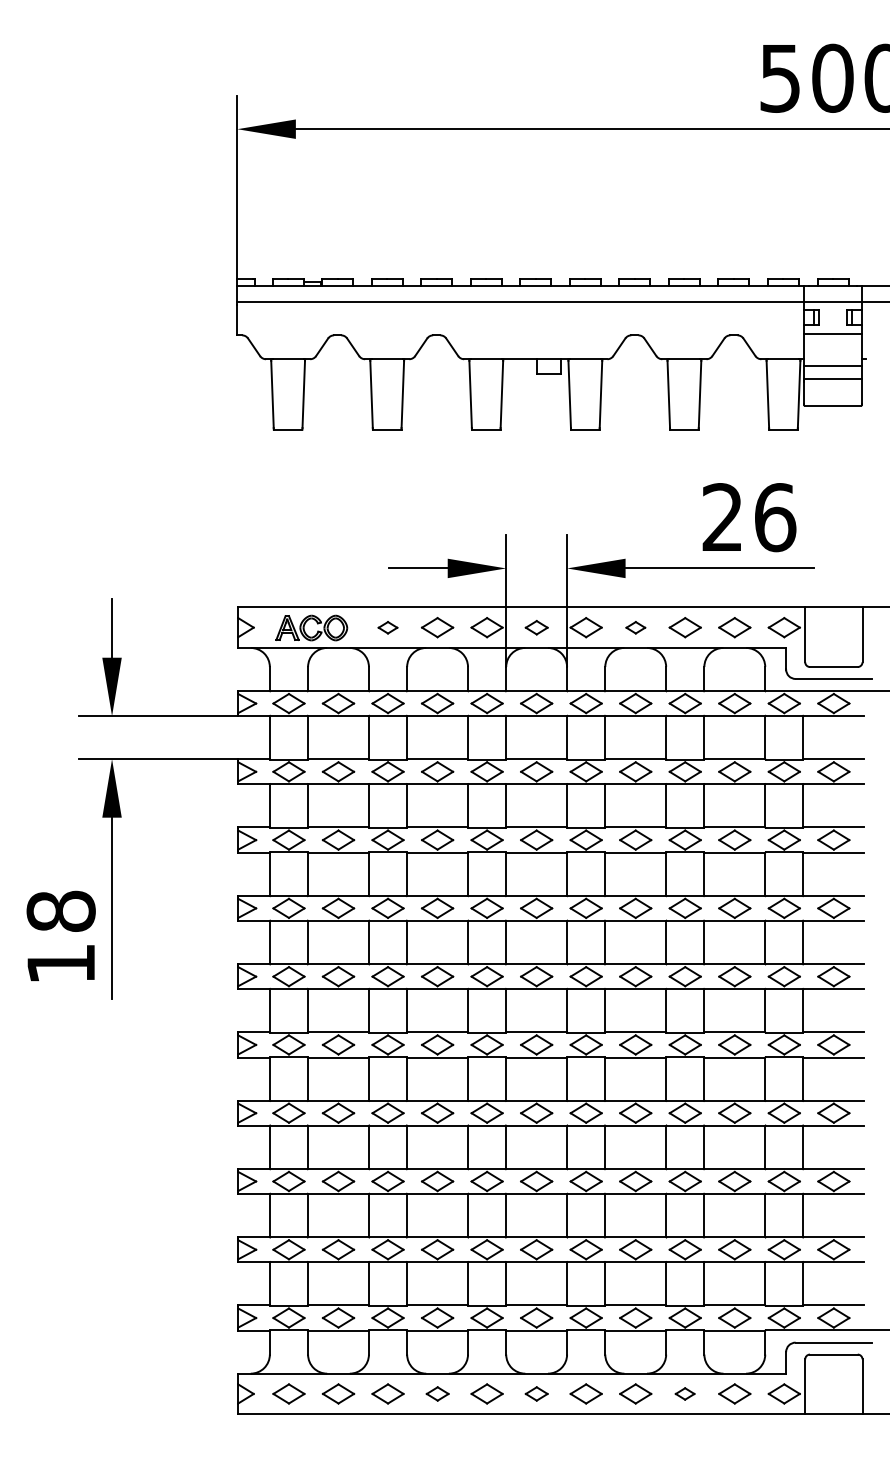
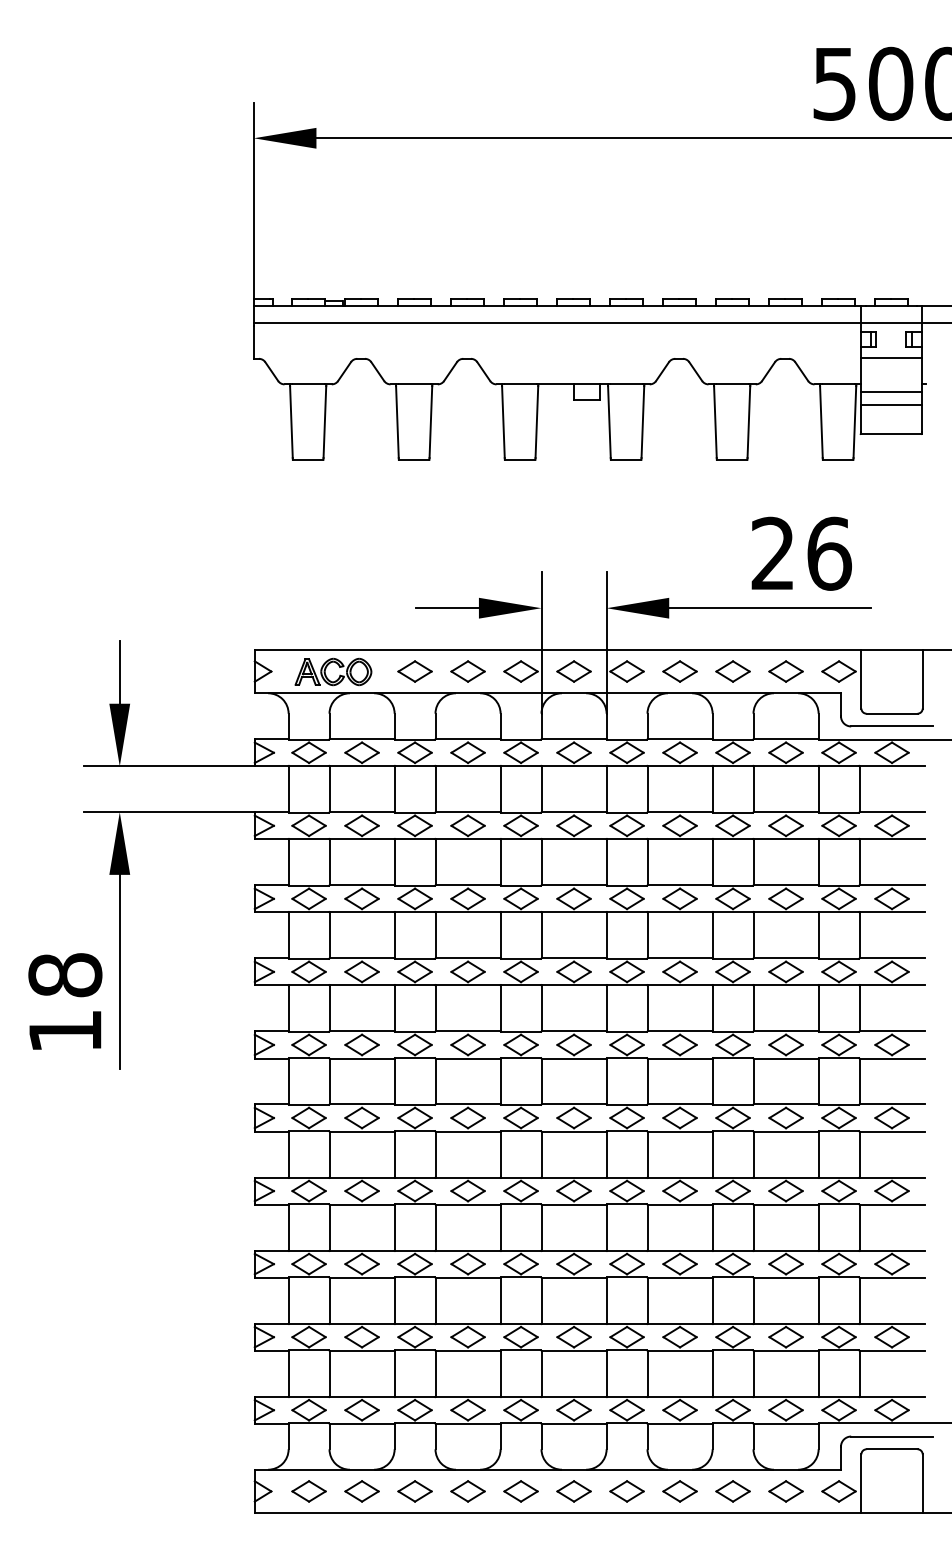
part: (387, 627) -> (414, 671), size x1.67
part: (536, 627) -> (573, 671), size x1.43
part: (635, 627) -> (679, 671), size x1.67
part: (437, 1393) -> (467, 1490), size x1.43
part: (536, 1393) -> (573, 1490), size x1.43
part: (684, 1393) -> (732, 1490), size x1.67

